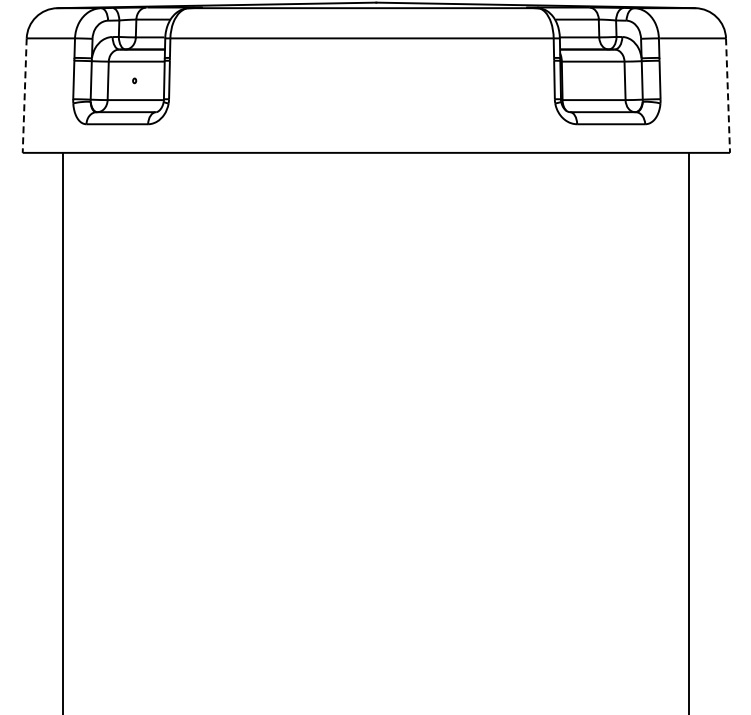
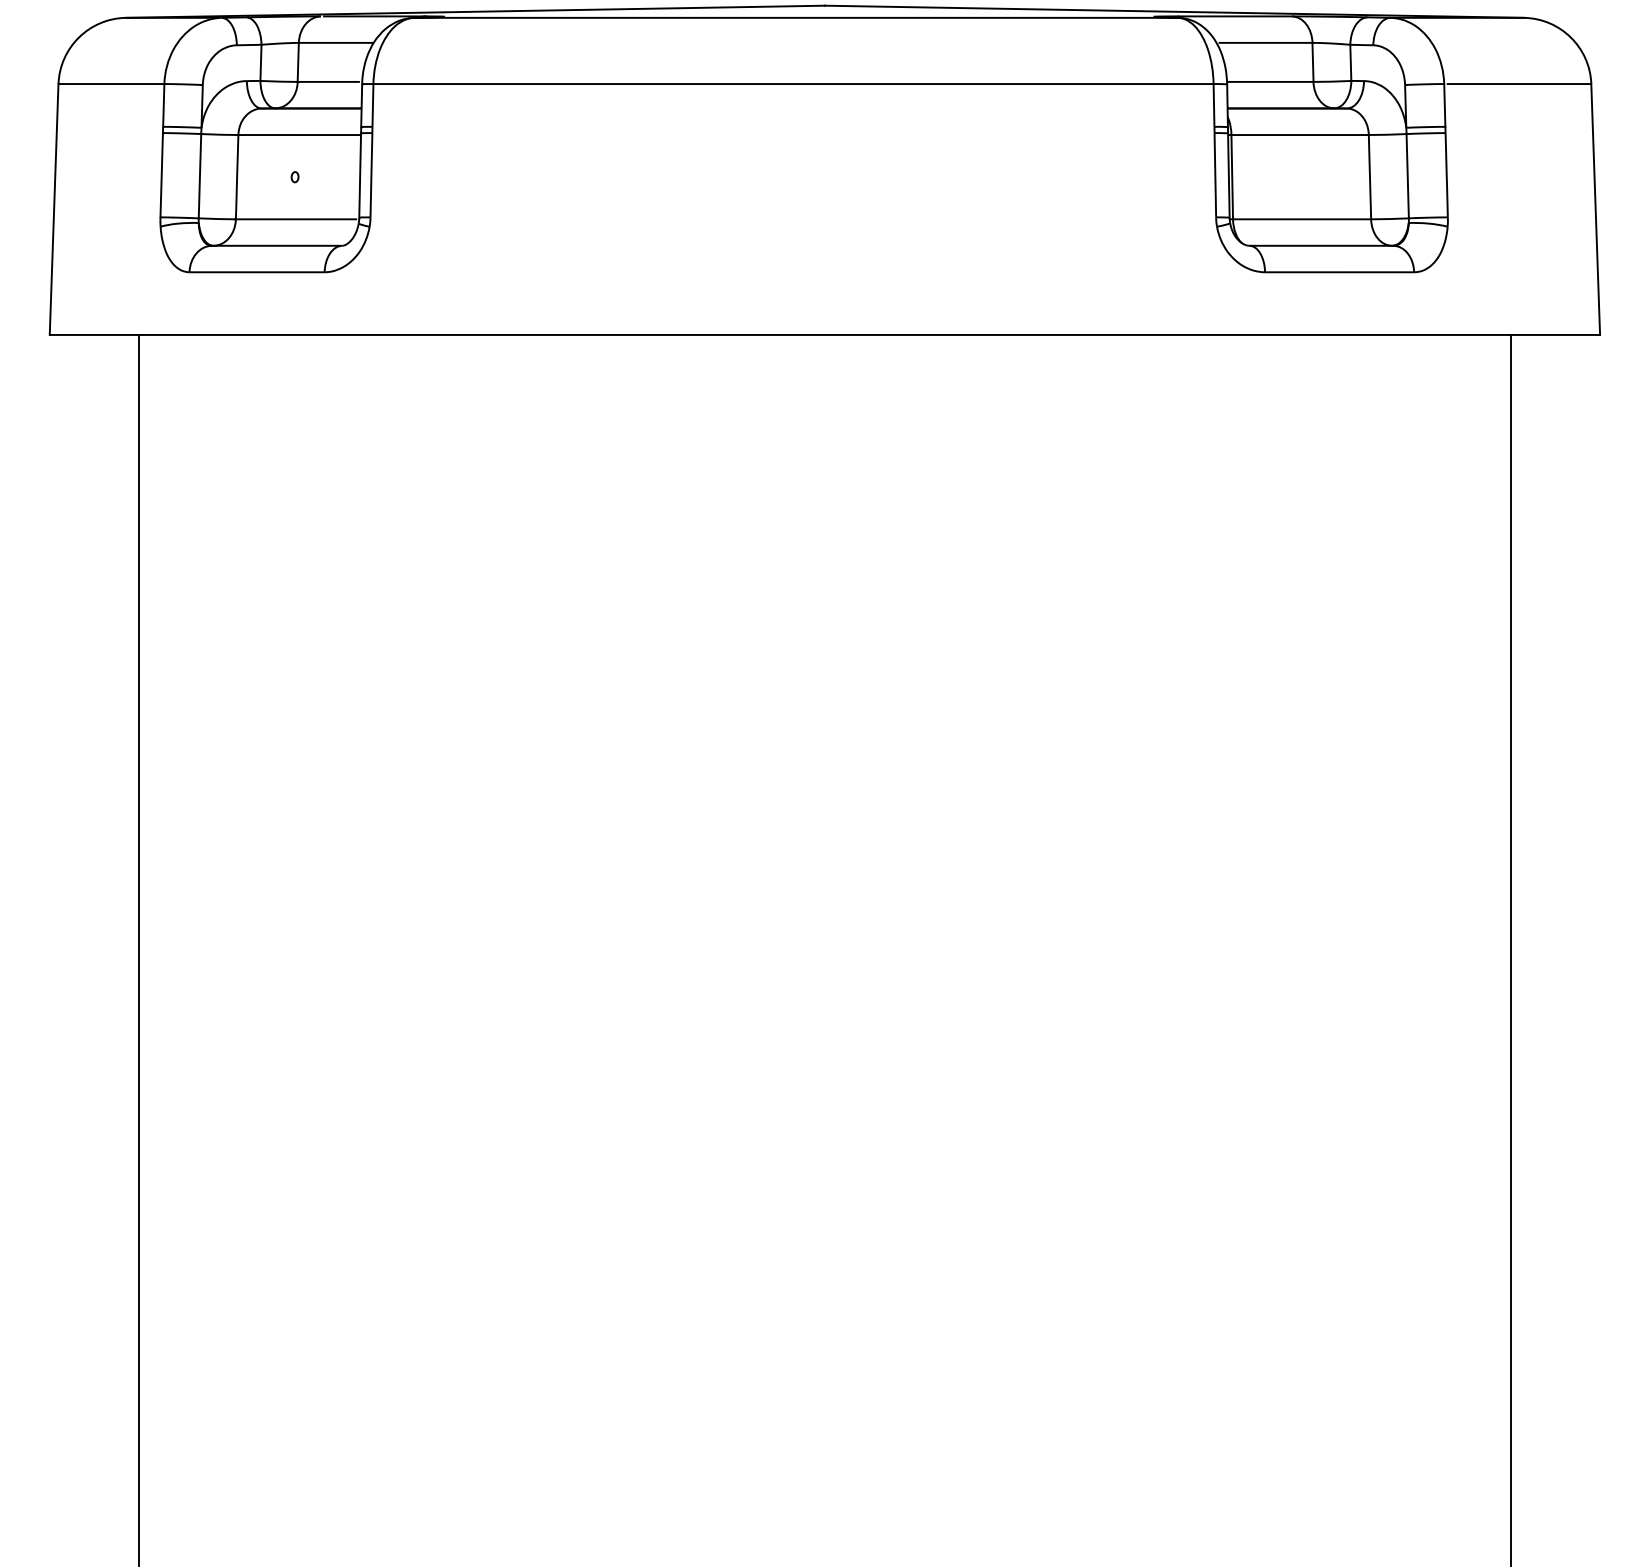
line: (24, 96) -> (53, 211), dashed -> solid
line: (728, 96) -> (1596, 211), dashed -> solid

